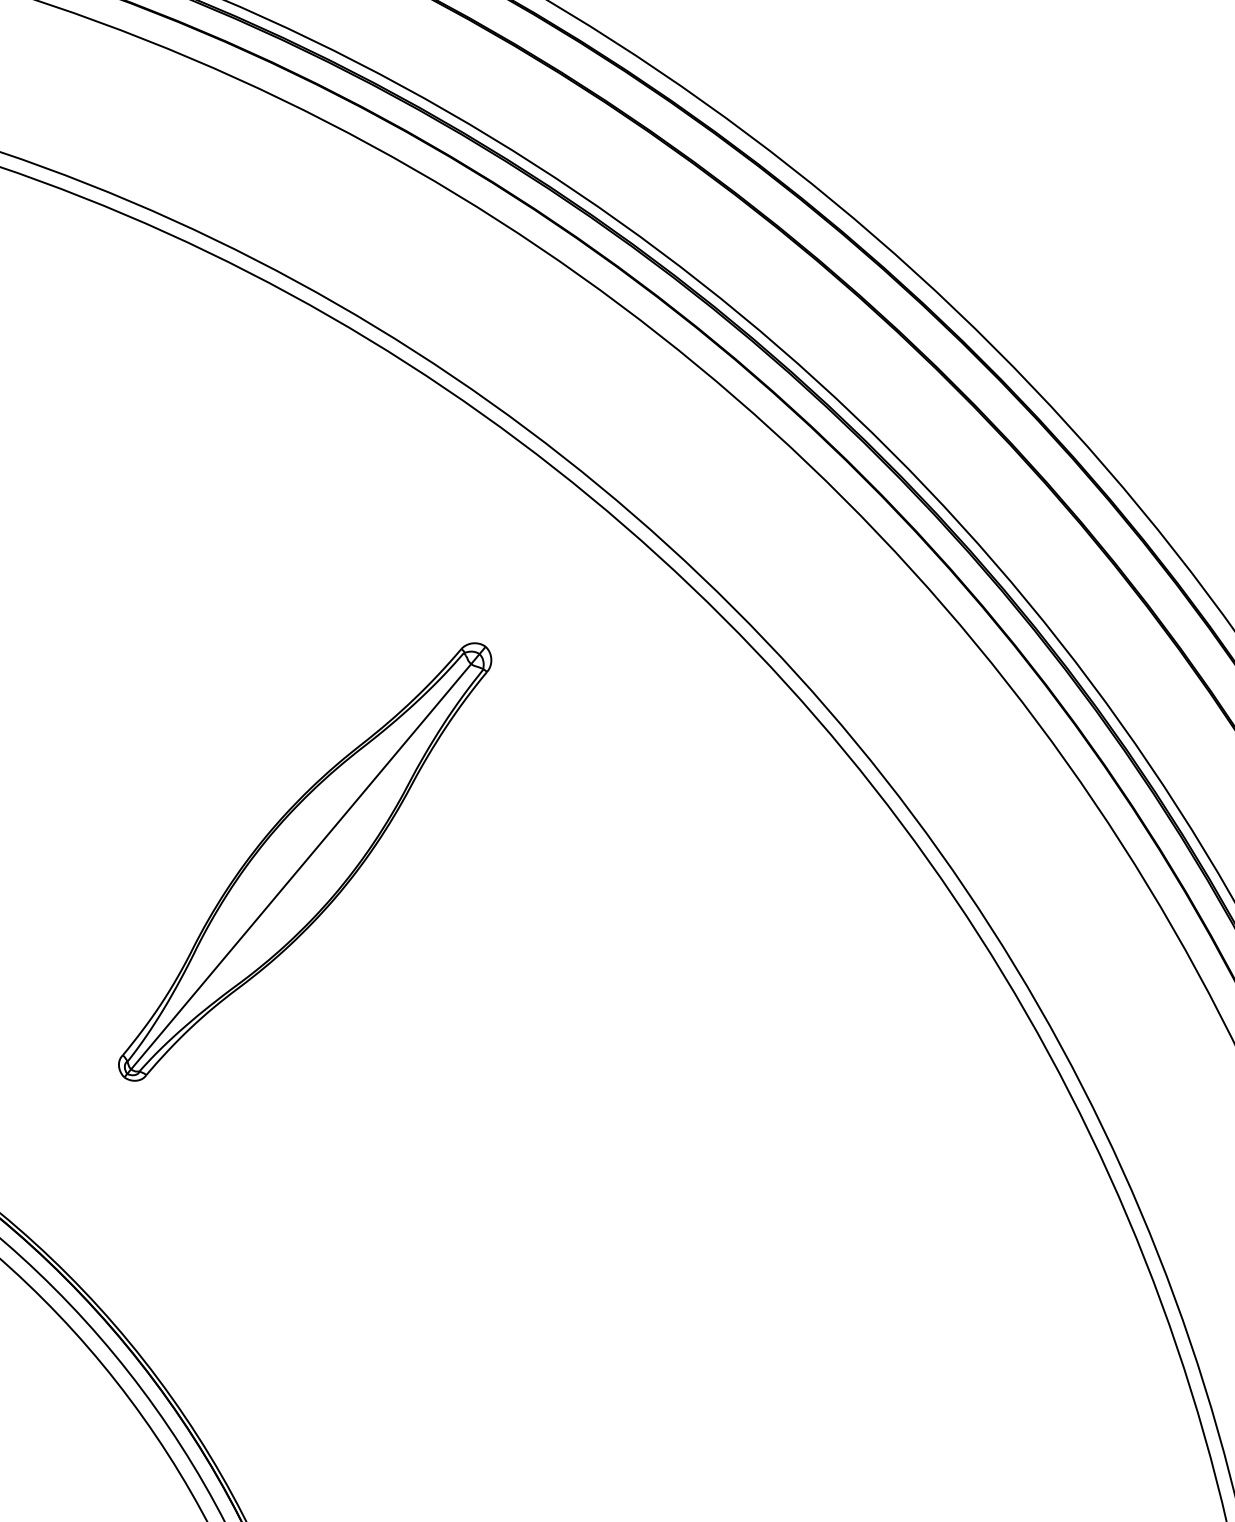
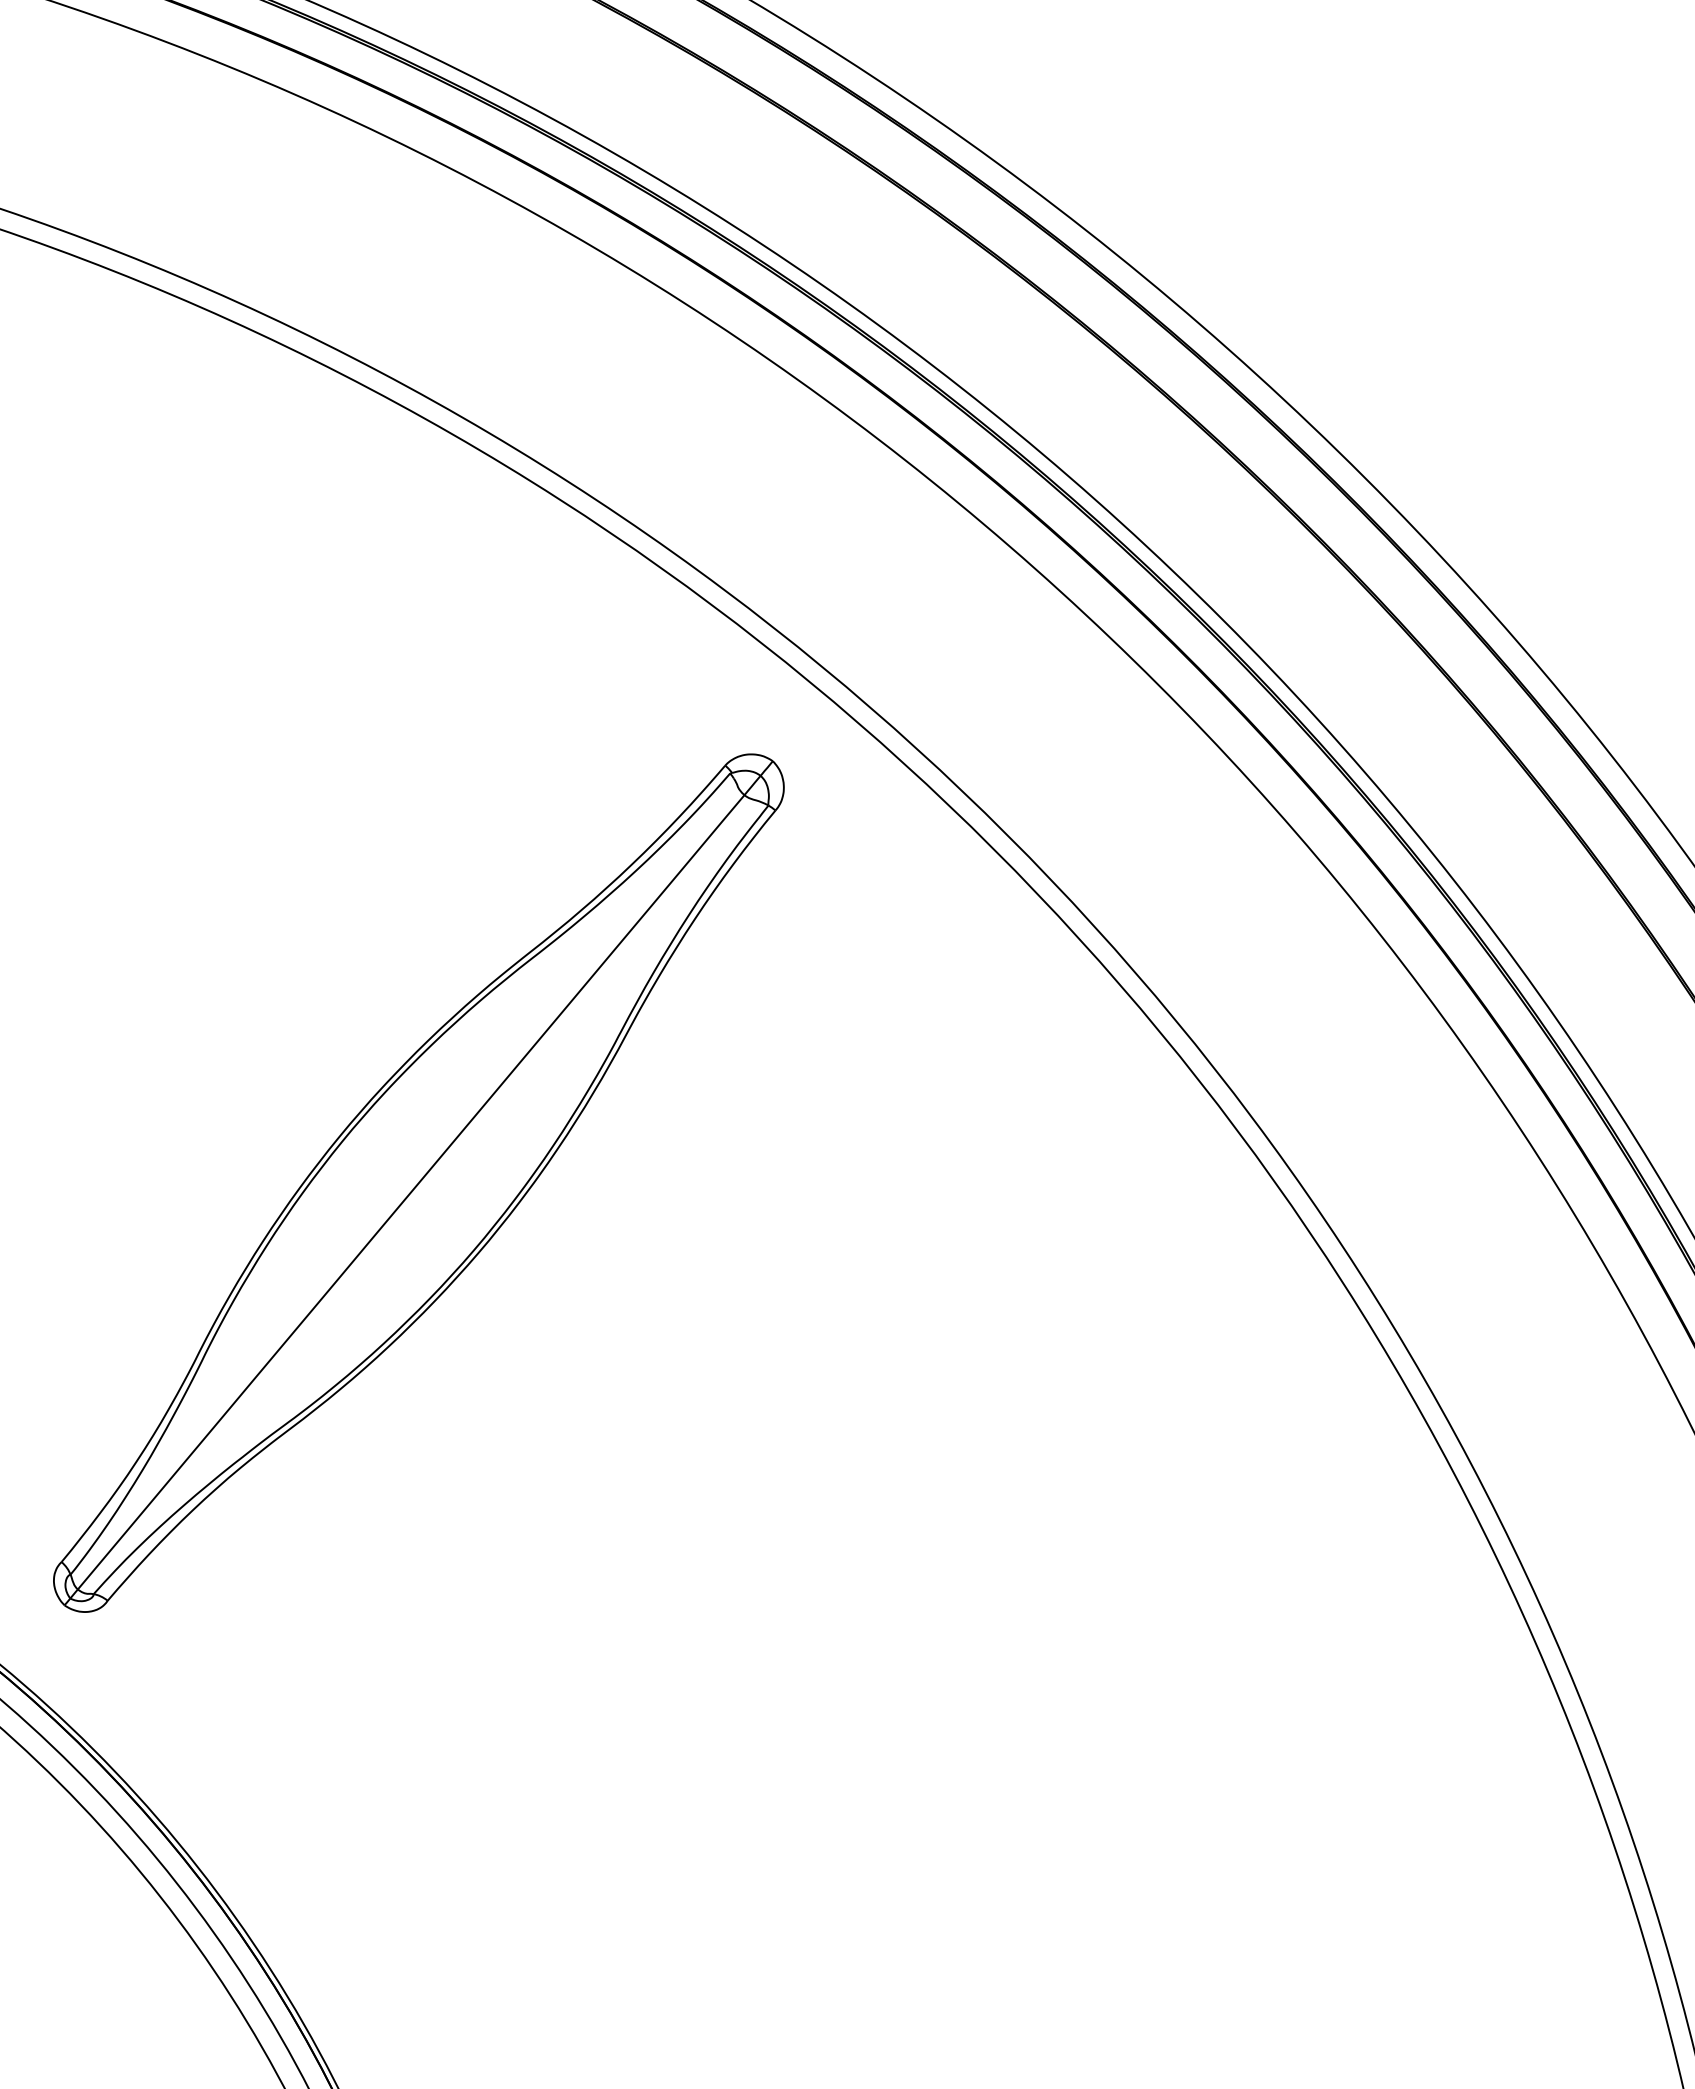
part: (304, 861) -> (418, 1182), size x1.43

